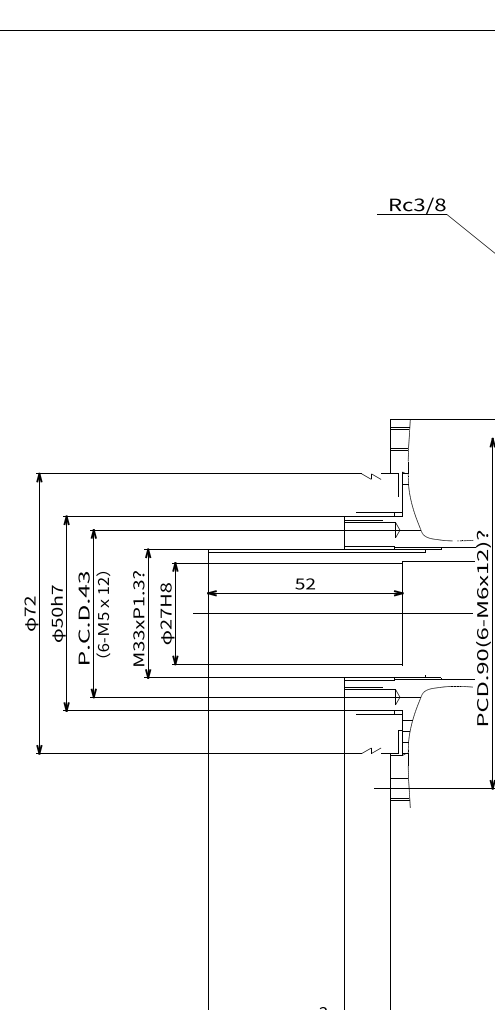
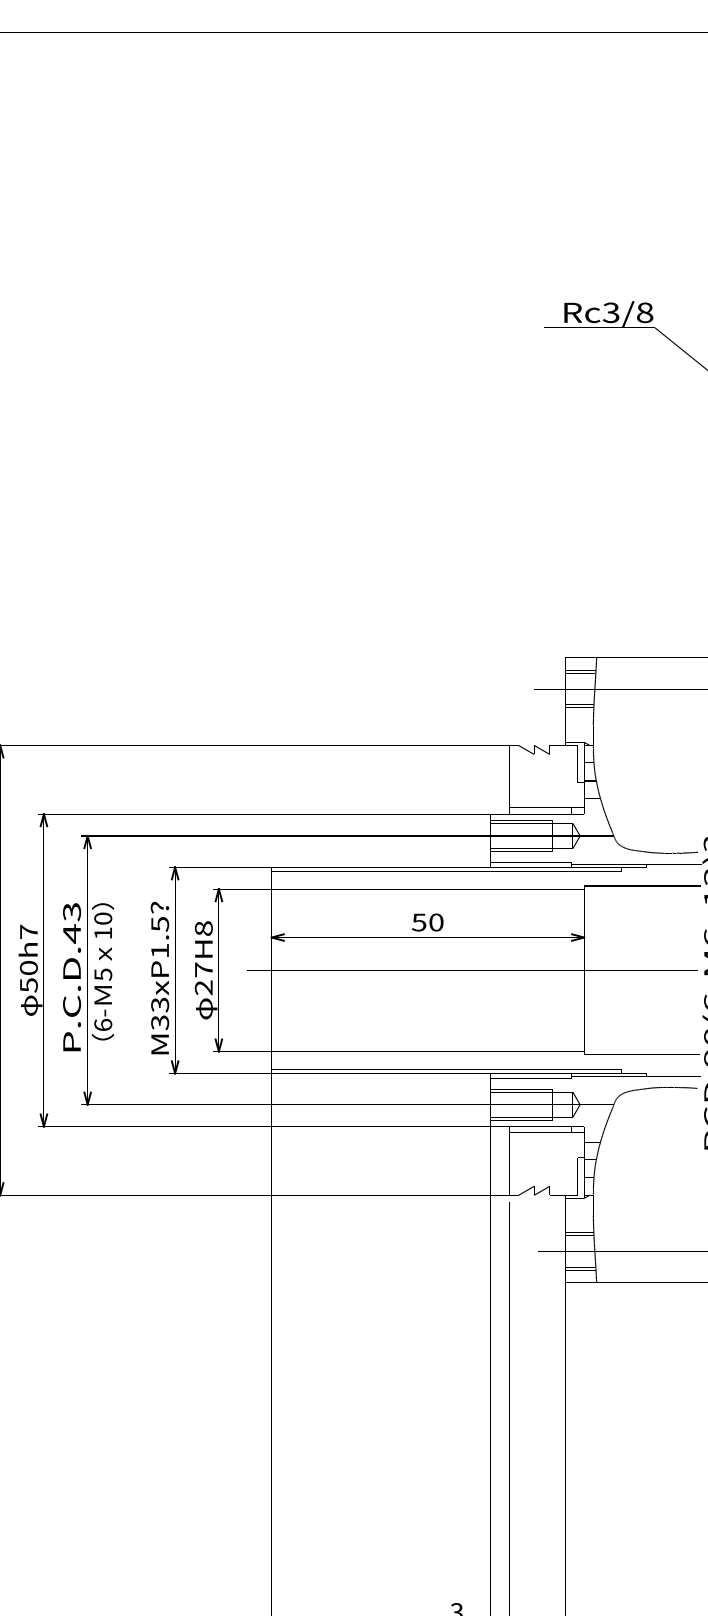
text: (103, 581) -> (103, 918), 12 -> 10
text: (310, 583) -> (436, 921), 52 -> 50
text: (138, 584) -> (159, 923), M33xP1.3^V -> M33xP1.5^V

